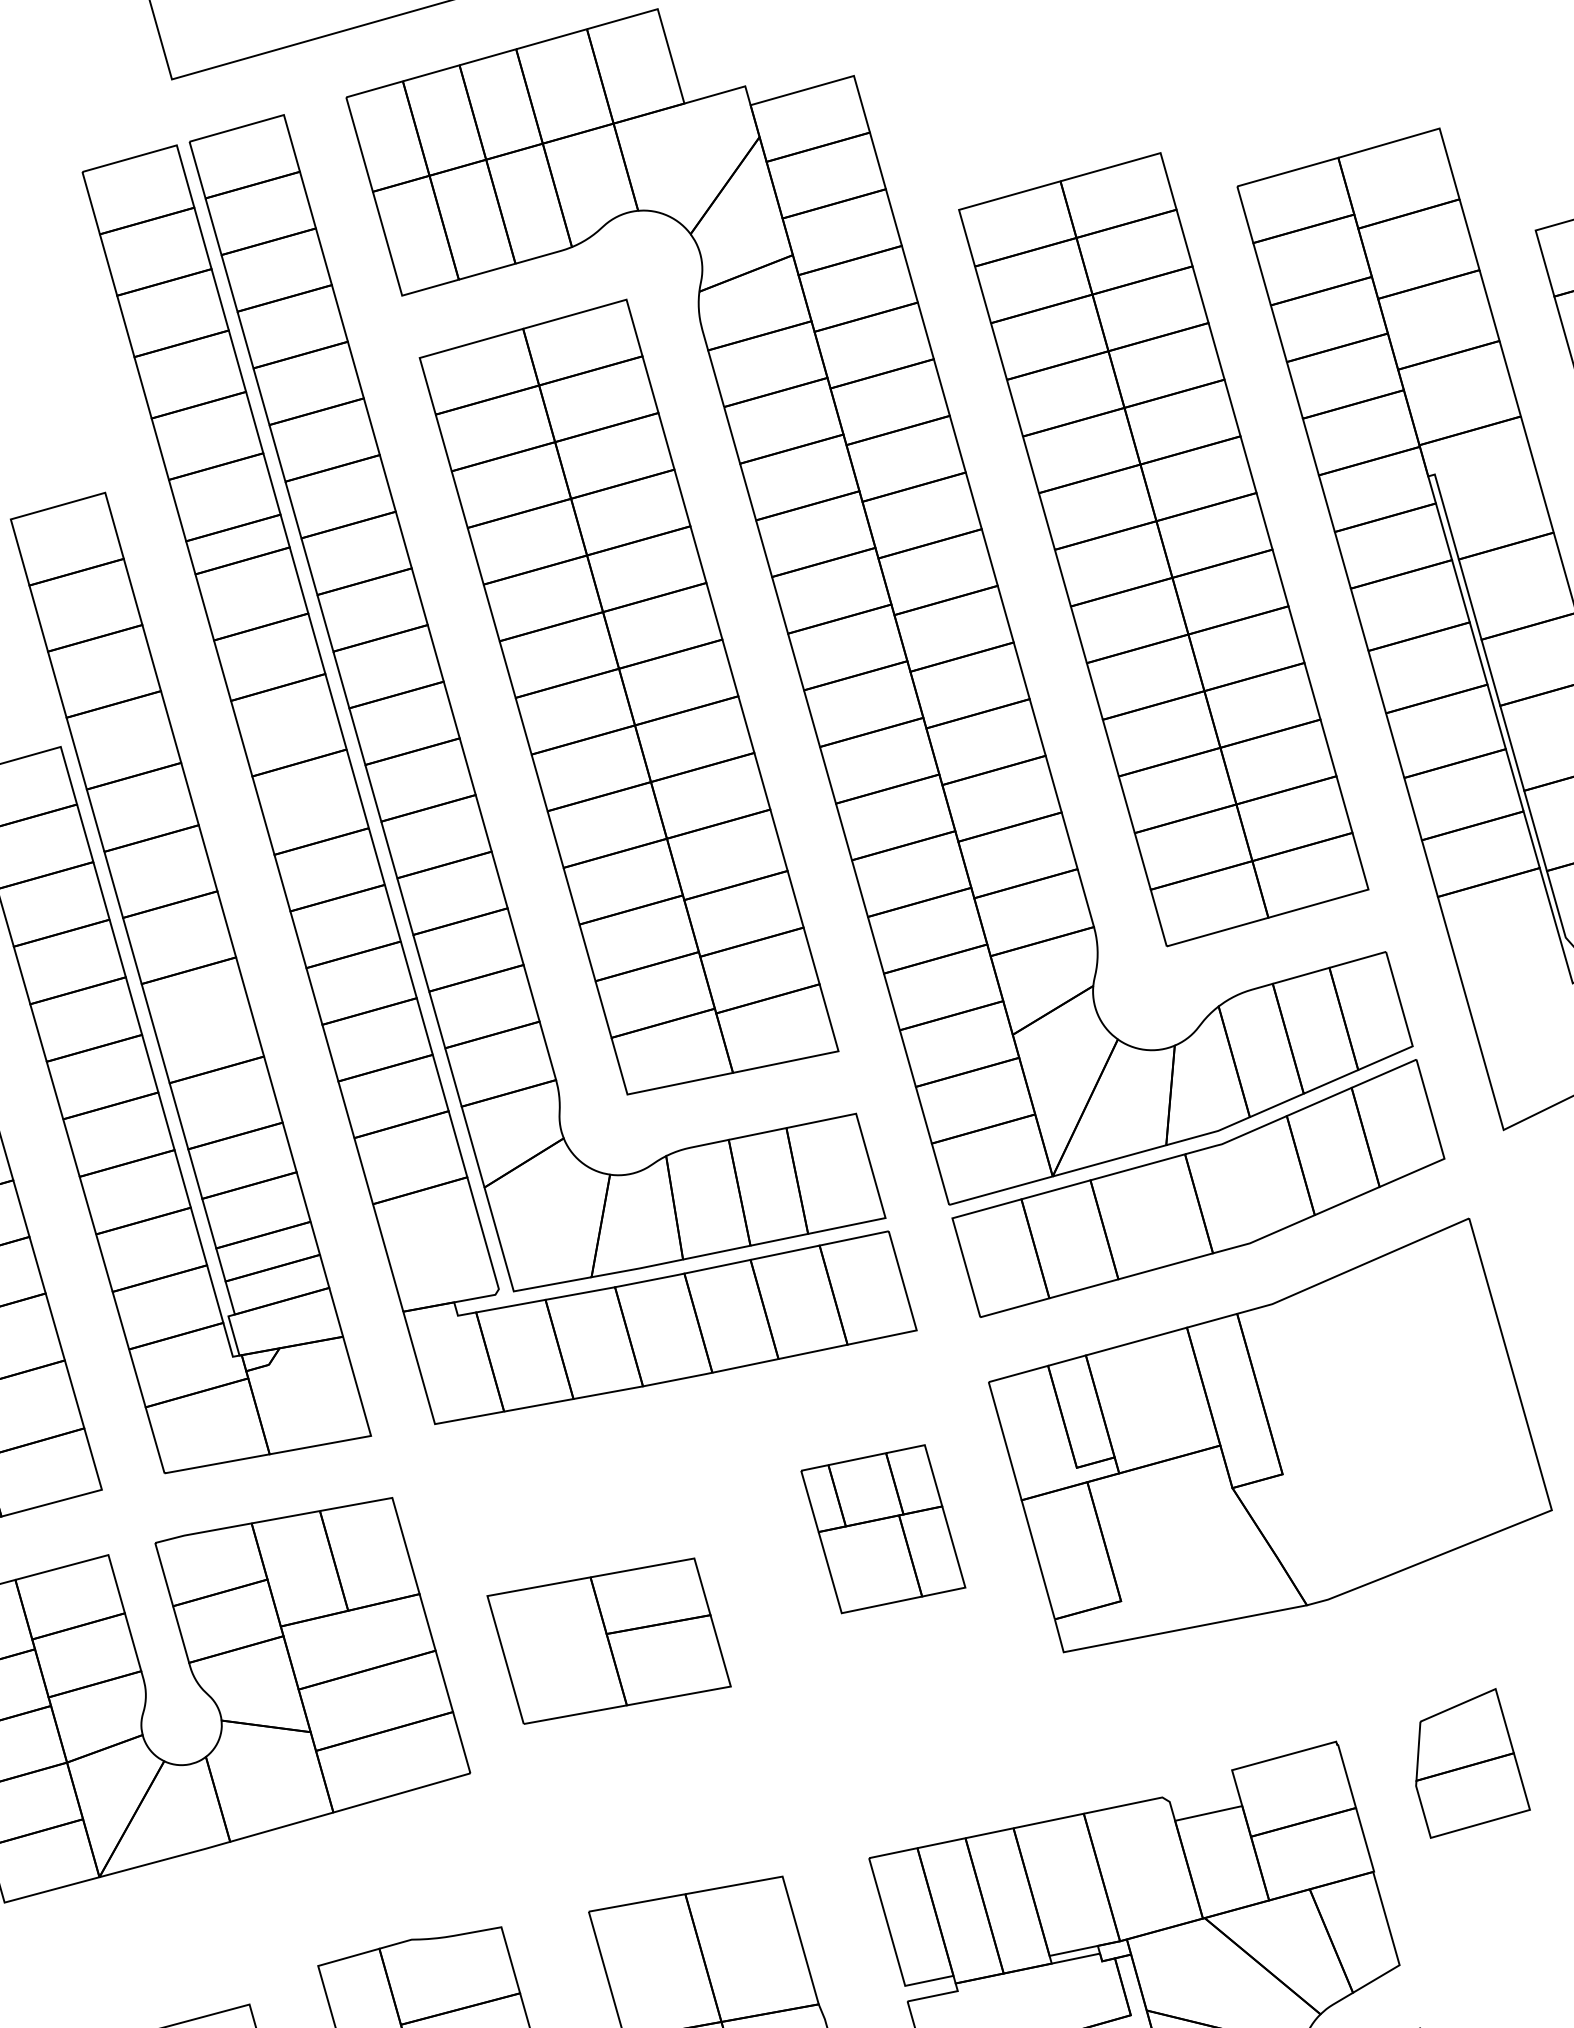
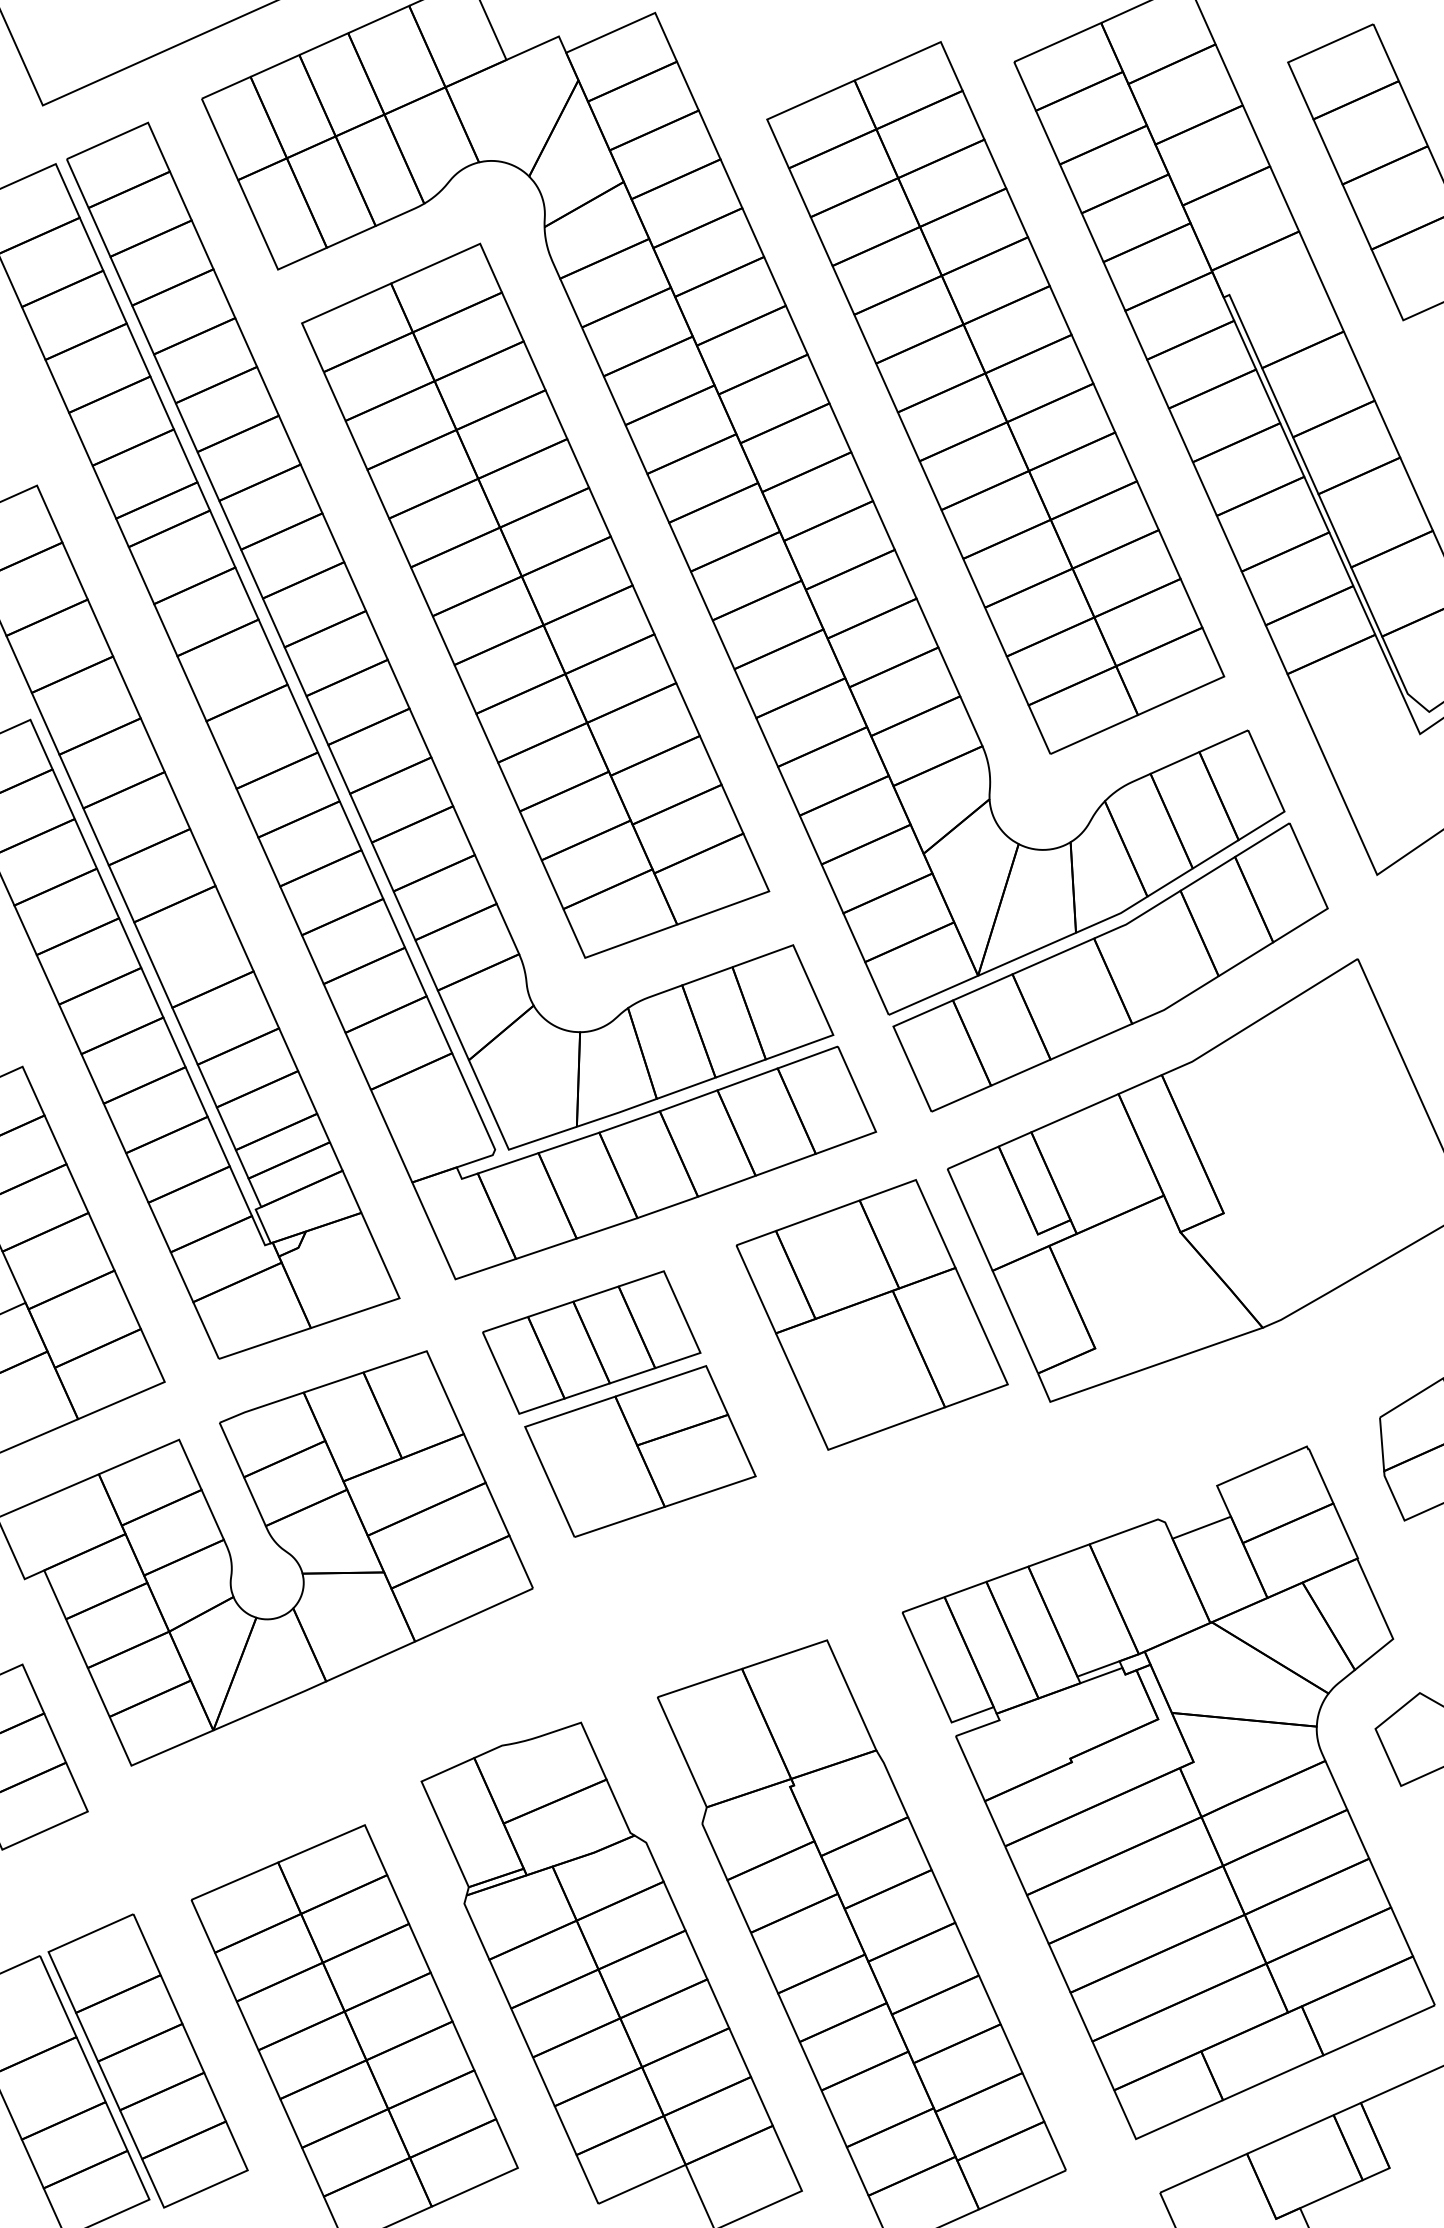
part: (573, 1514) -> (591, 1342), added
part: (882, 1528) -> (871, 1314), size x1.67

